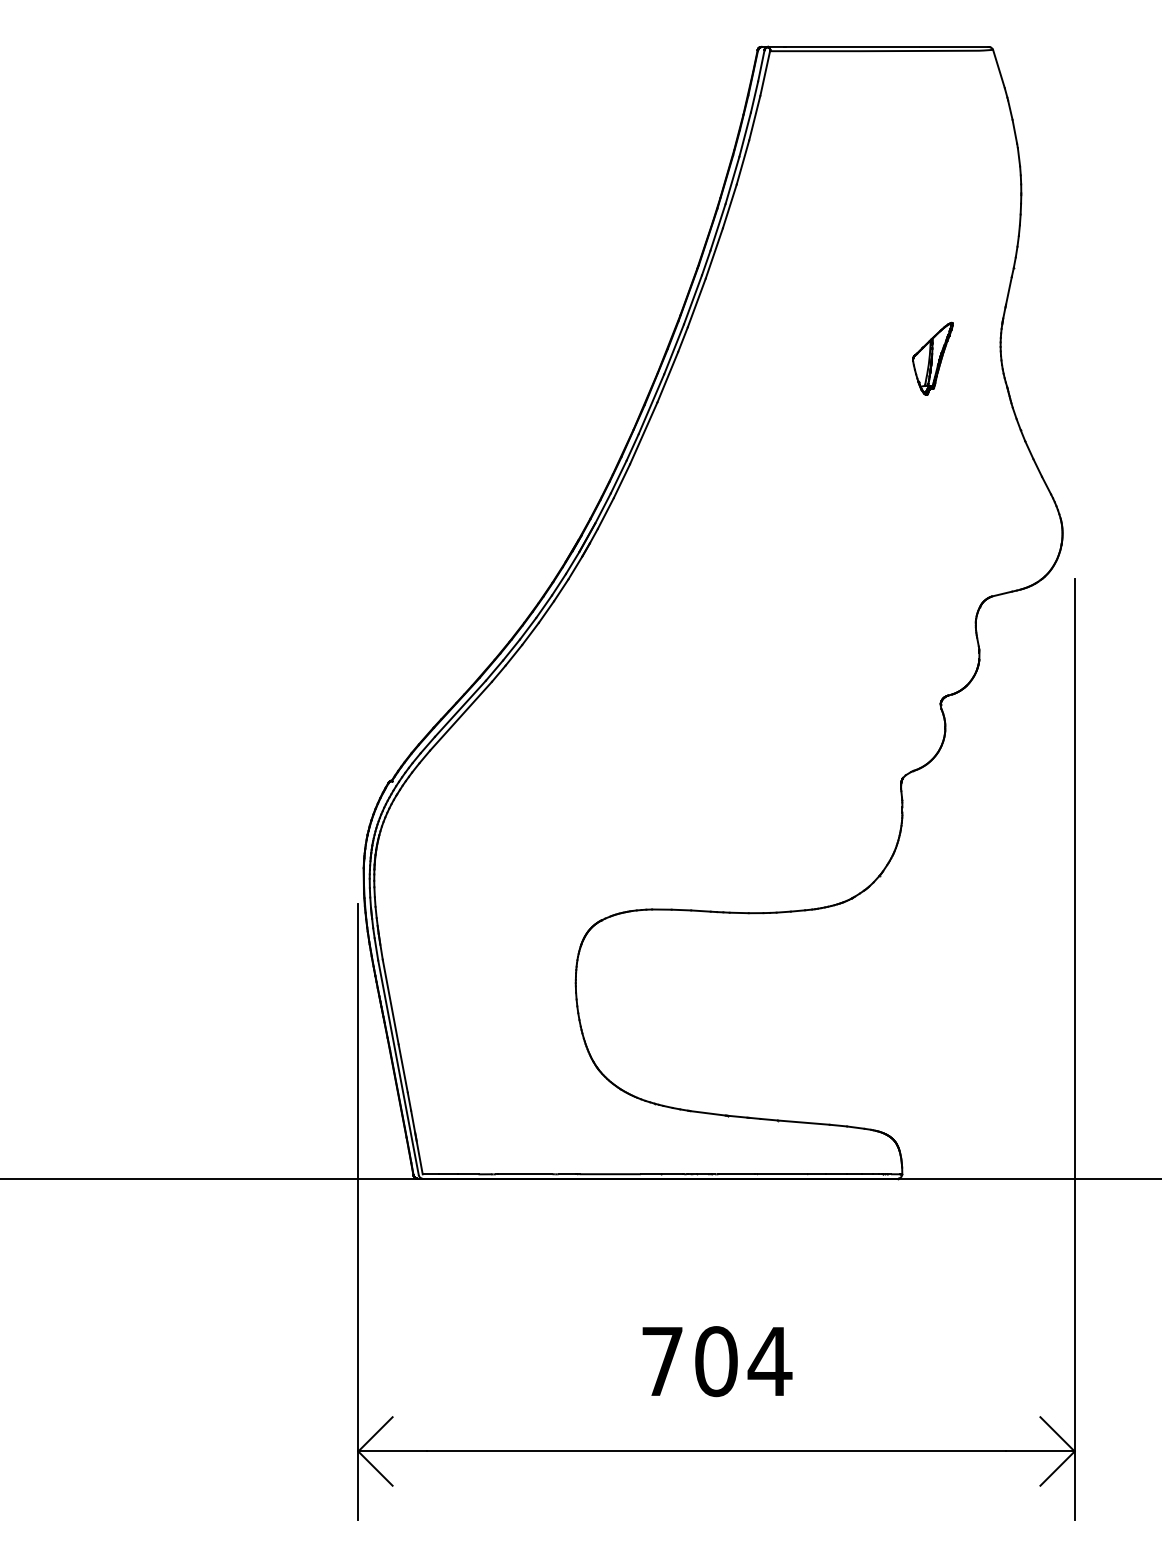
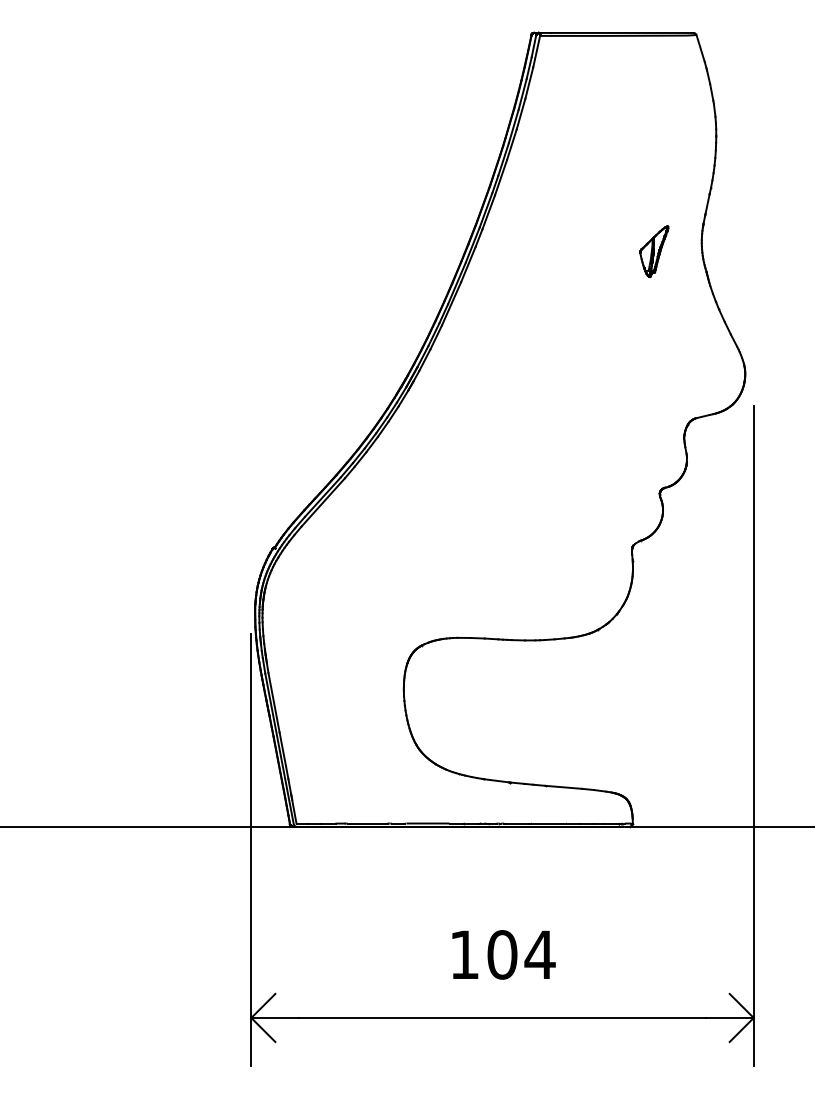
text: (662, 1360) -> (464, 954), 704 -> 104

